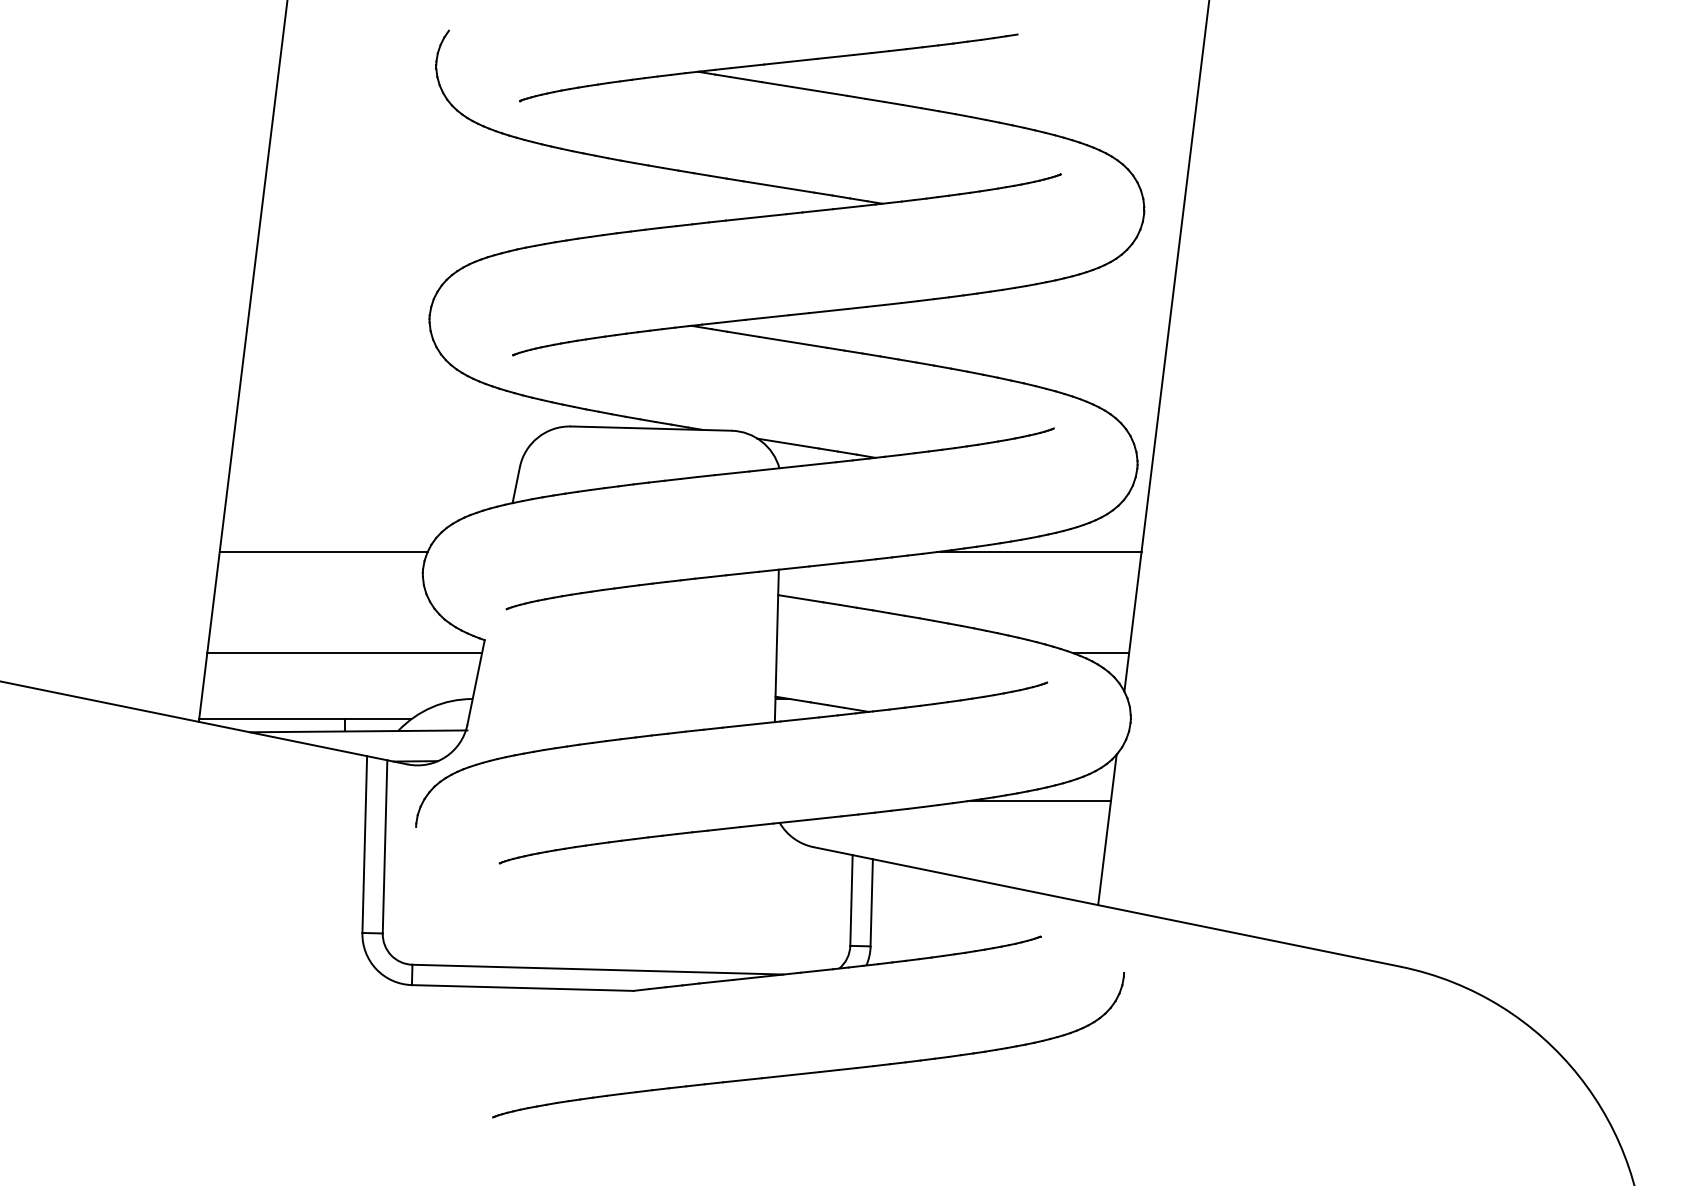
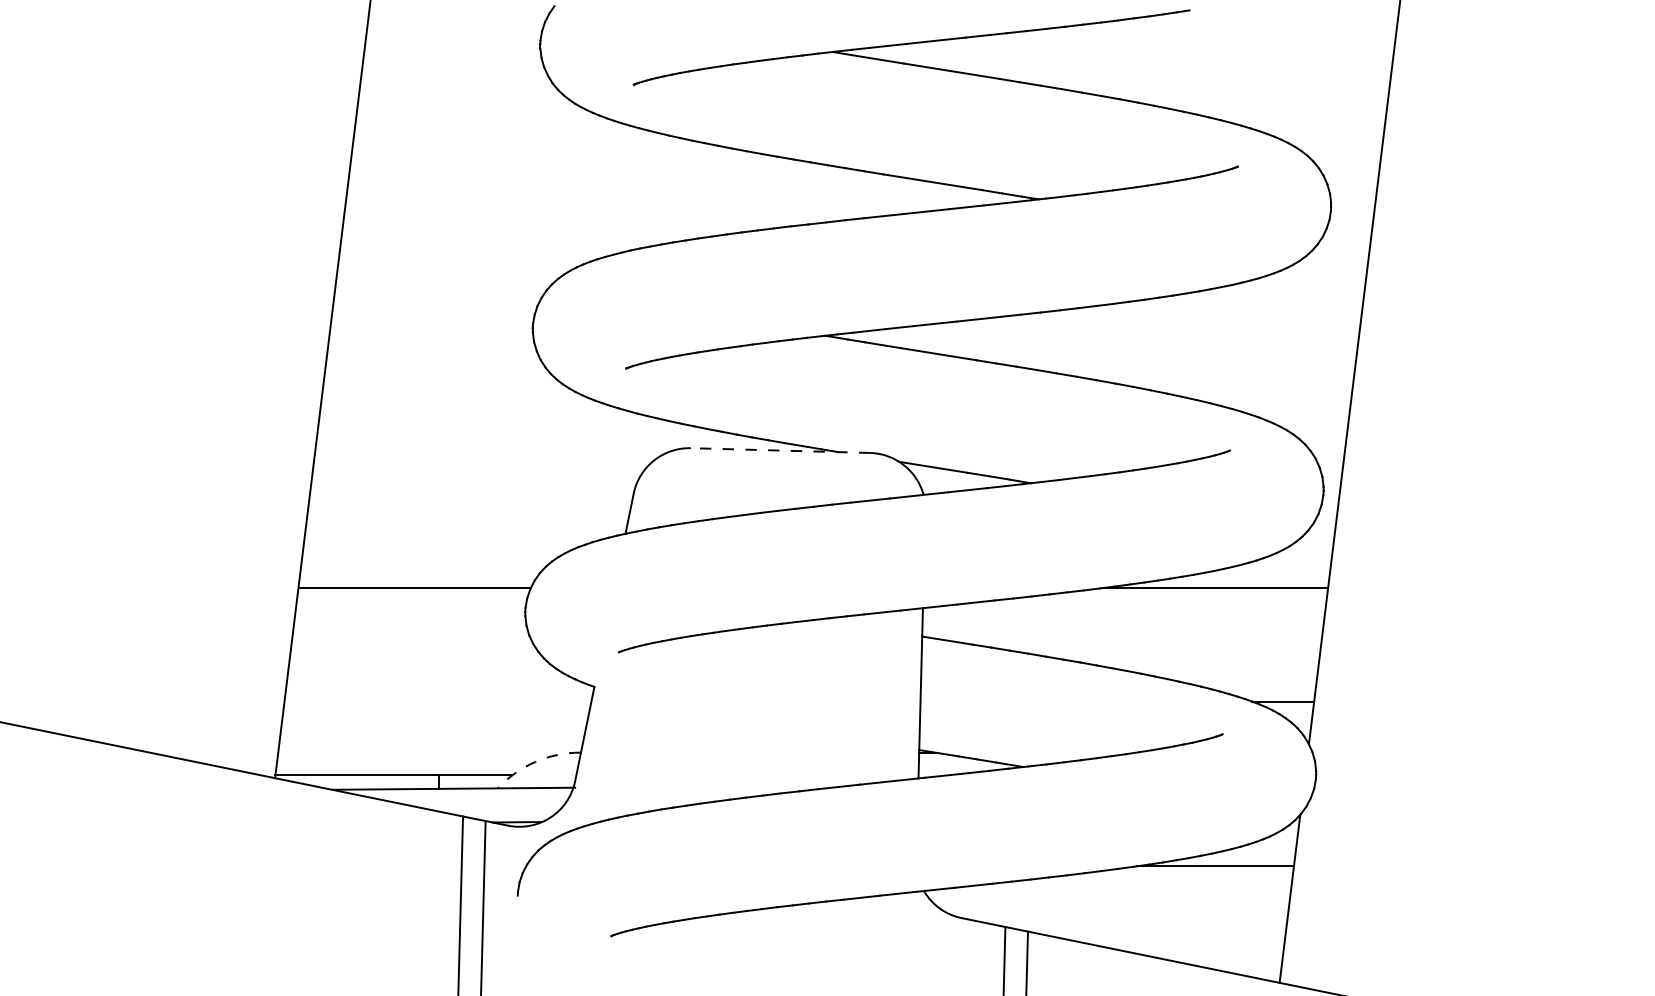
line: (650, 428) -> (779, 450), solid -> dashed
line: (344, 653) -> (437, 701), removed
arc: (432, 707) -> (536, 762), solid -> dashed

